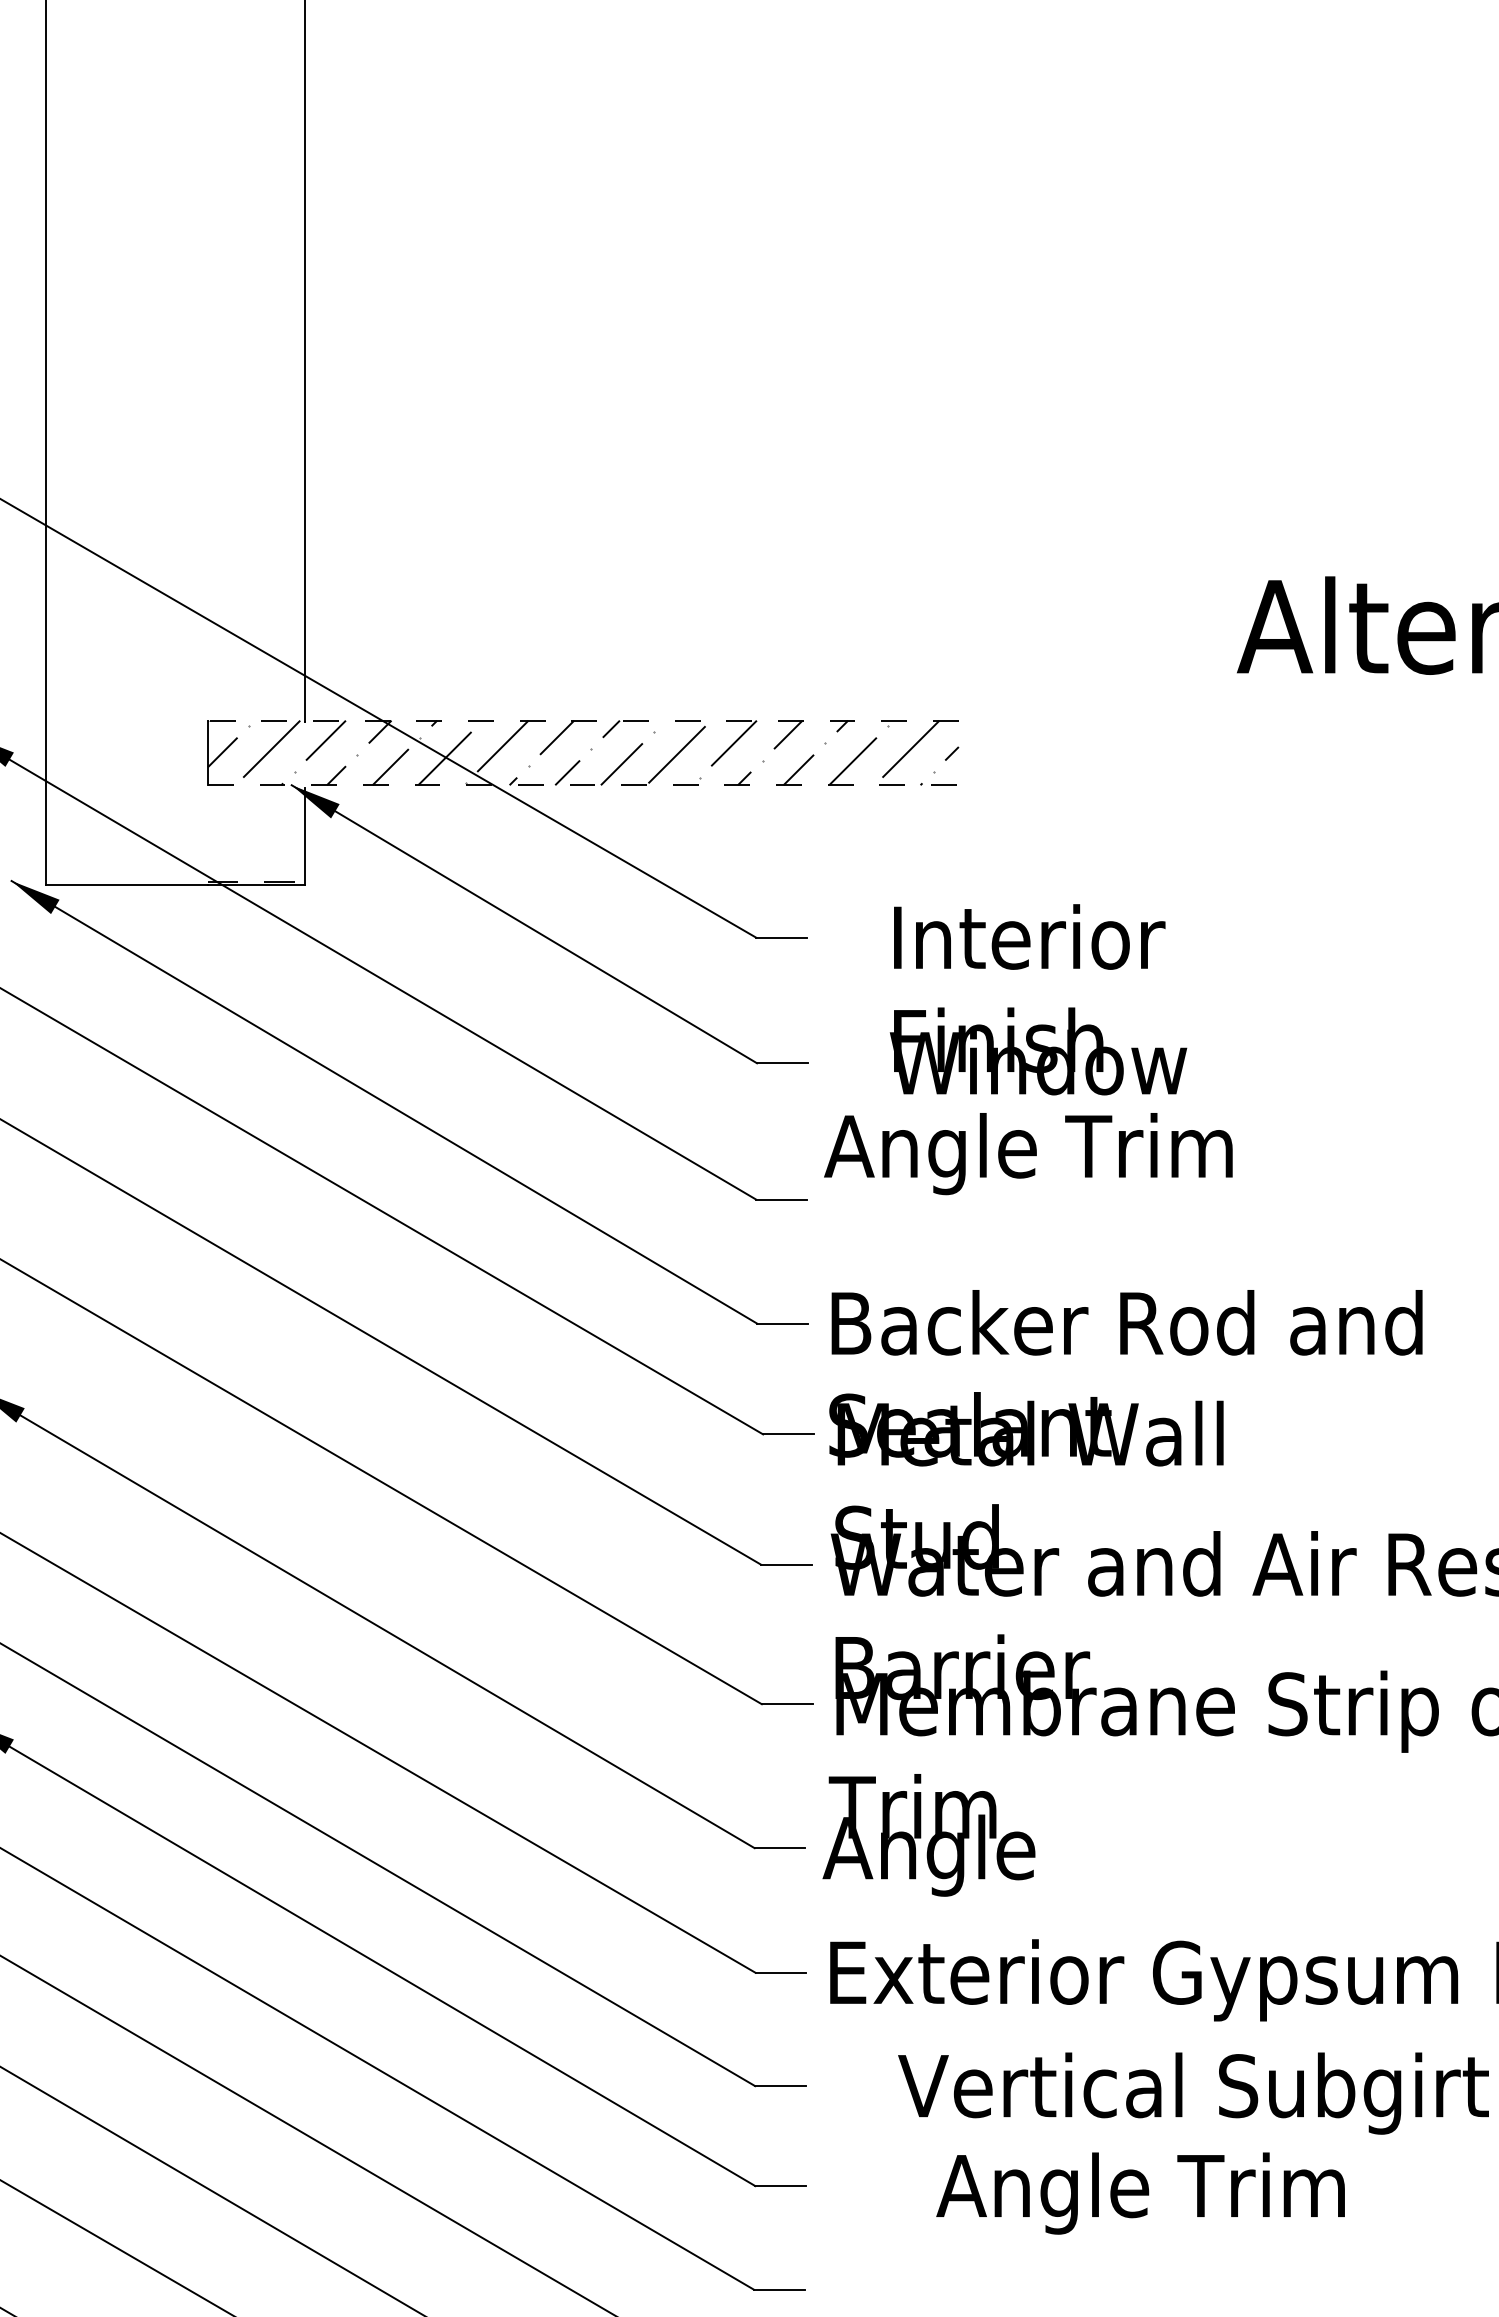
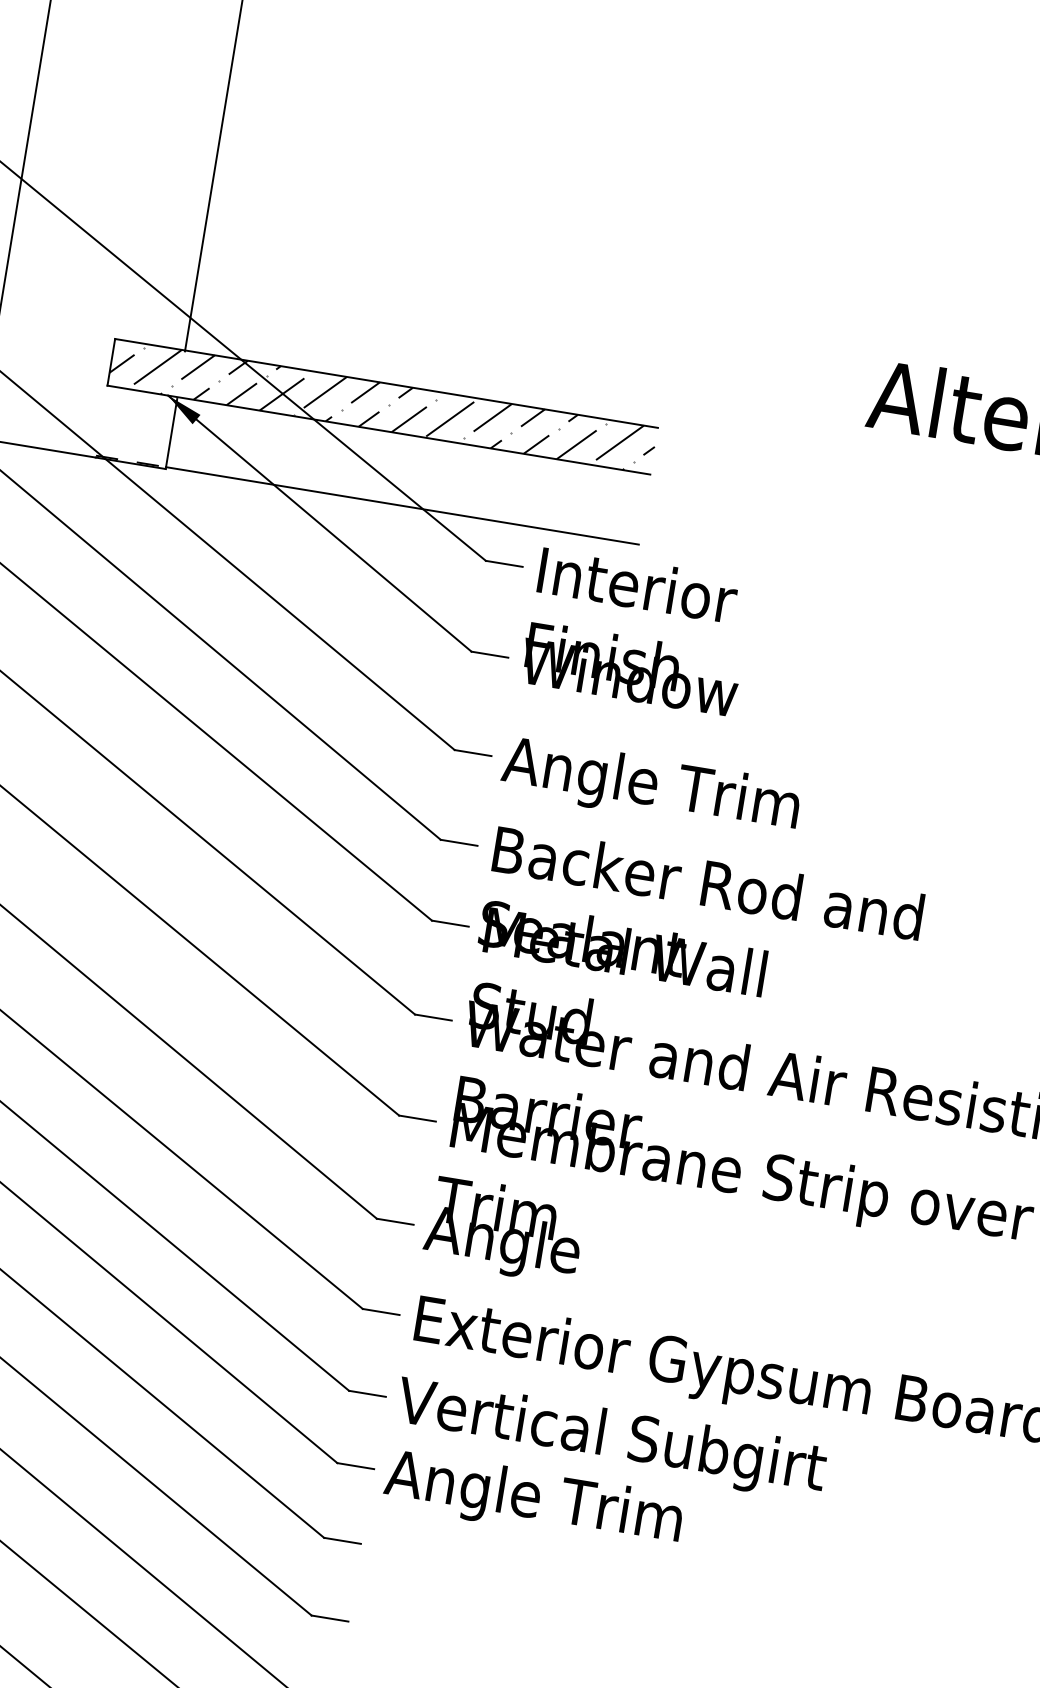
line: (582, 720) -> (385, 383), dashed -> solid
line: (583, 785) -> (378, 430), dashed -> solid
line: (631, 882) -> (402, 506), added
text: (1038, 999) -> (637, 631), moved
text: (1028, 1154) -> (650, 788), moved
text: (1193, 2093) -> (610, 1439), moved
text: (1140, 2193) -> (533, 1500), moved

